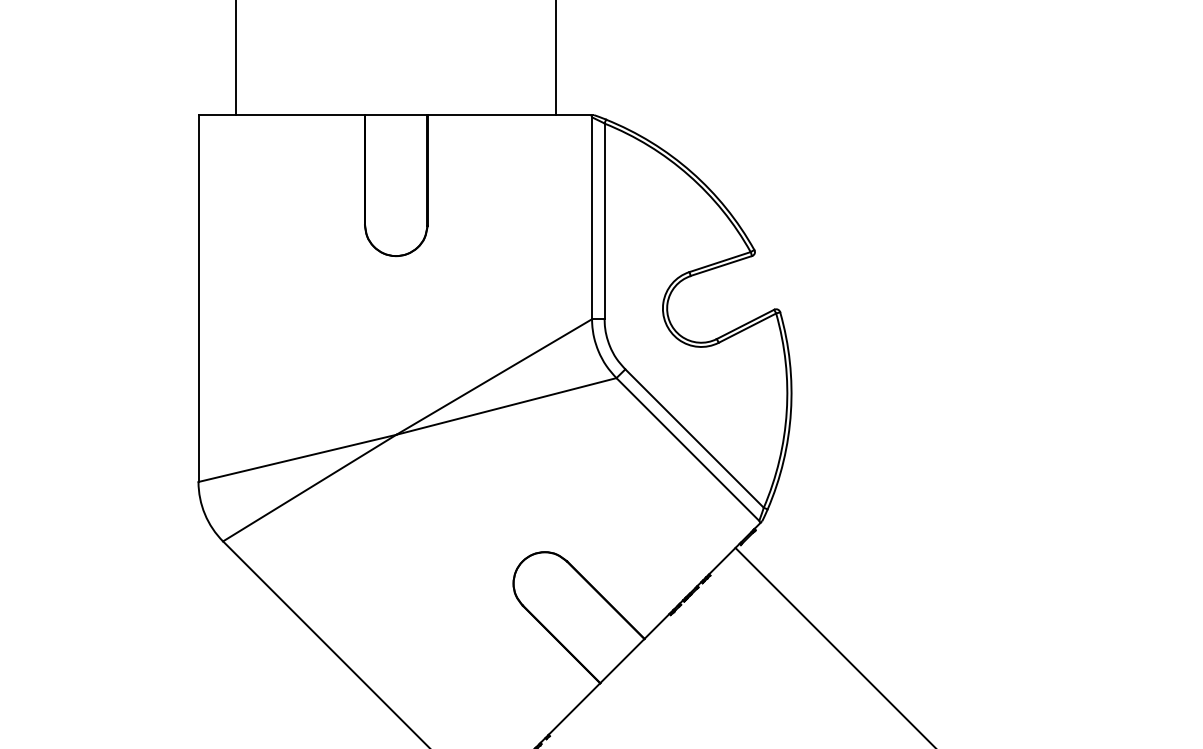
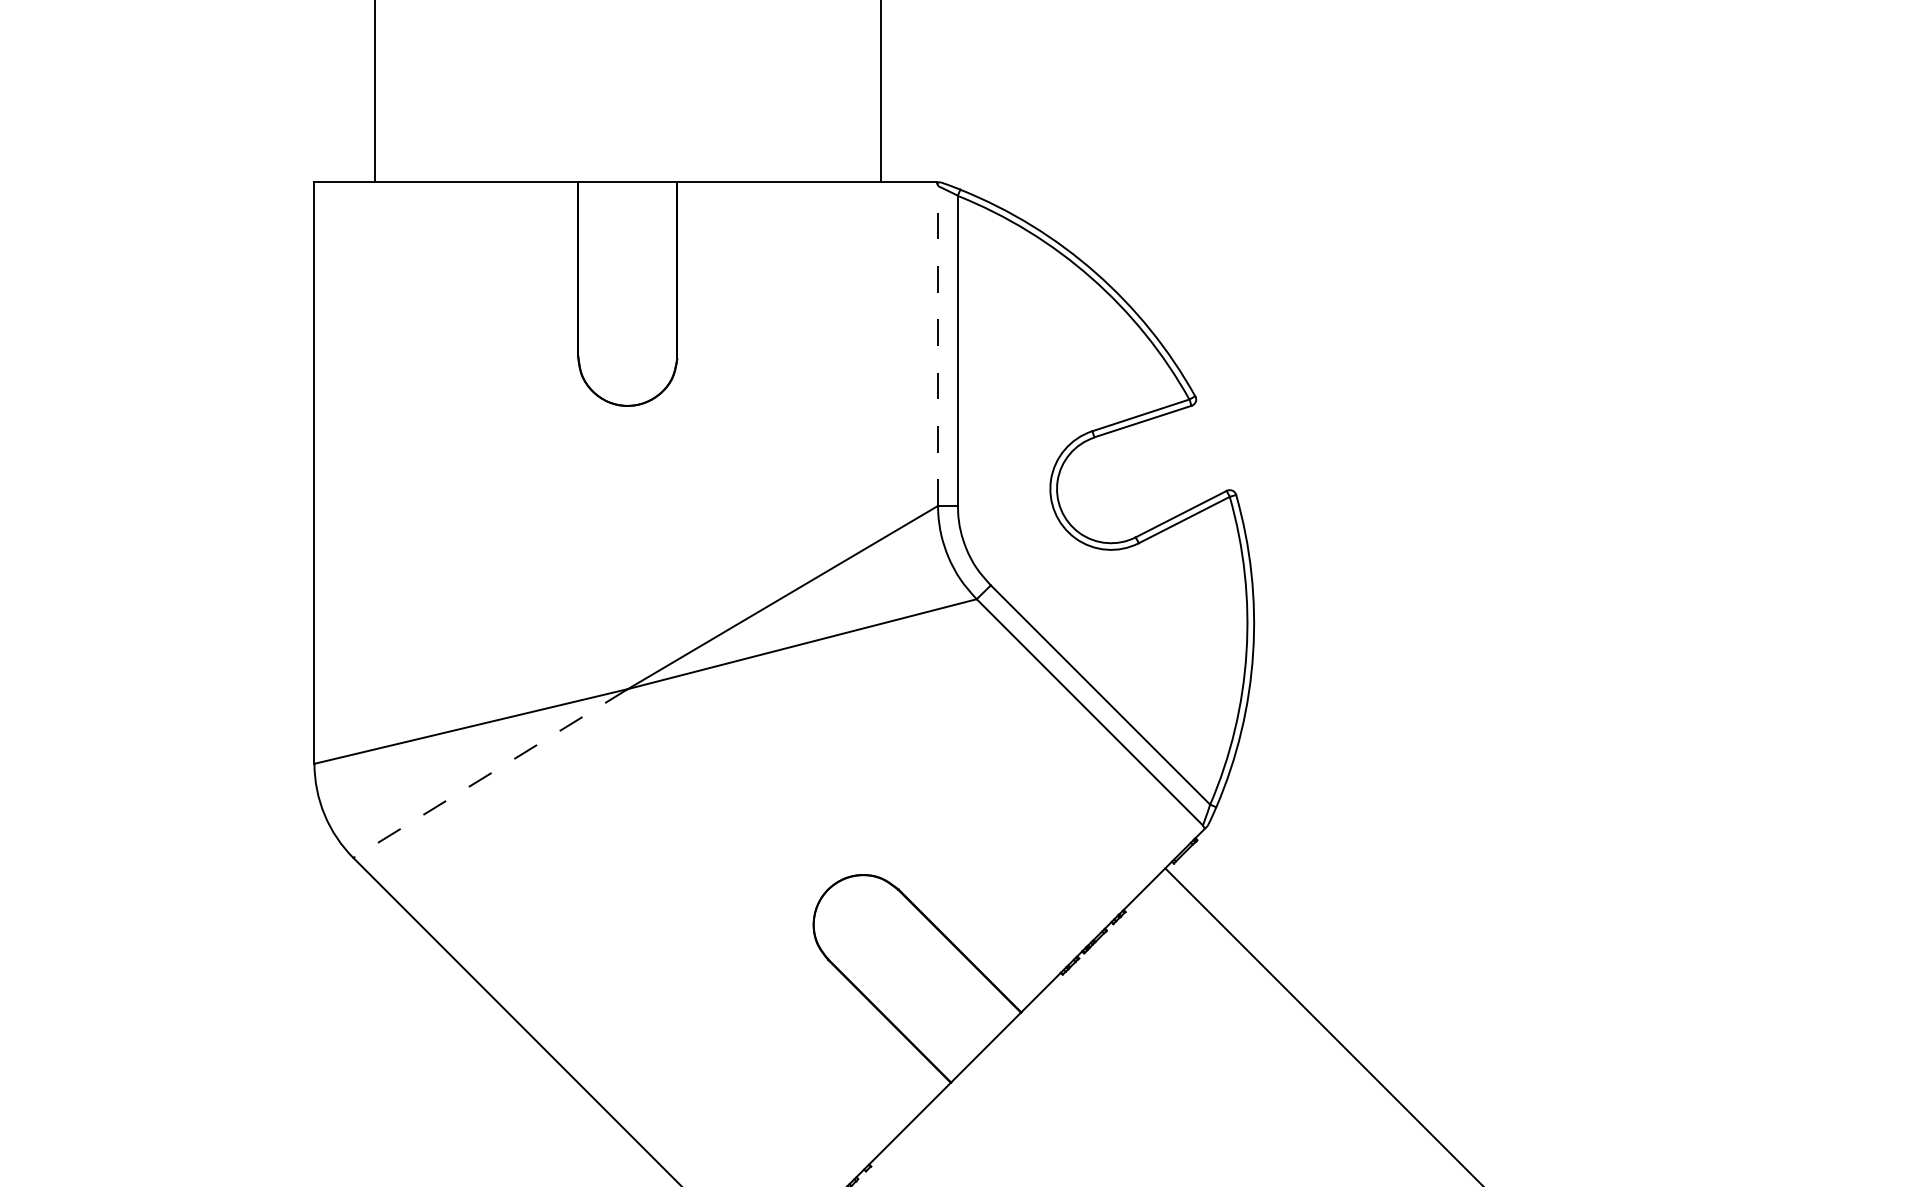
line: (592, 218) -> (938, 346), solid -> dashed
line: (309, 488) -> (490, 774), solid -> dashed

